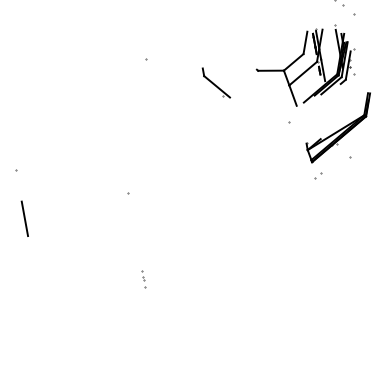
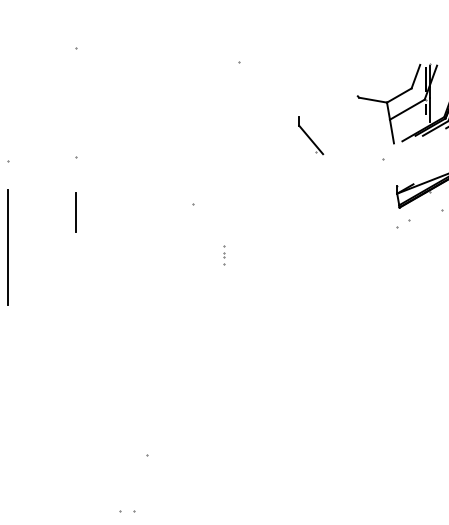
part: (216, 82) -> (311, 135), moved
part: (318, 175) -> (403, 223), size x1.6
part: (143, 279) -> (224, 255), moved

